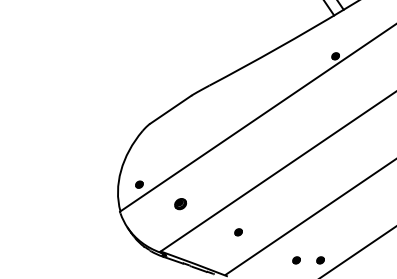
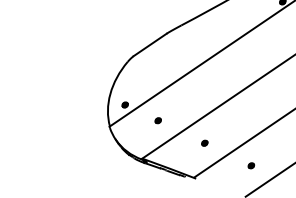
part: (180, 204) -> (158, 120), size x0.62
part: (320, 260) -> (270, 165), removed

